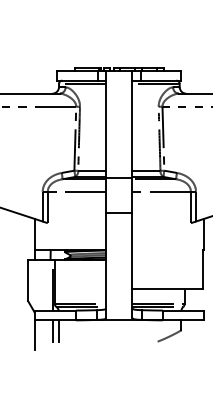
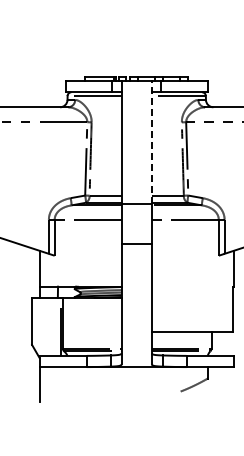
line: (132, 124) -> (151, 142), solid -> dashed
line: (52, 332) -> (60, 380), removed
line: (58, 332) -> (67, 380), removed

